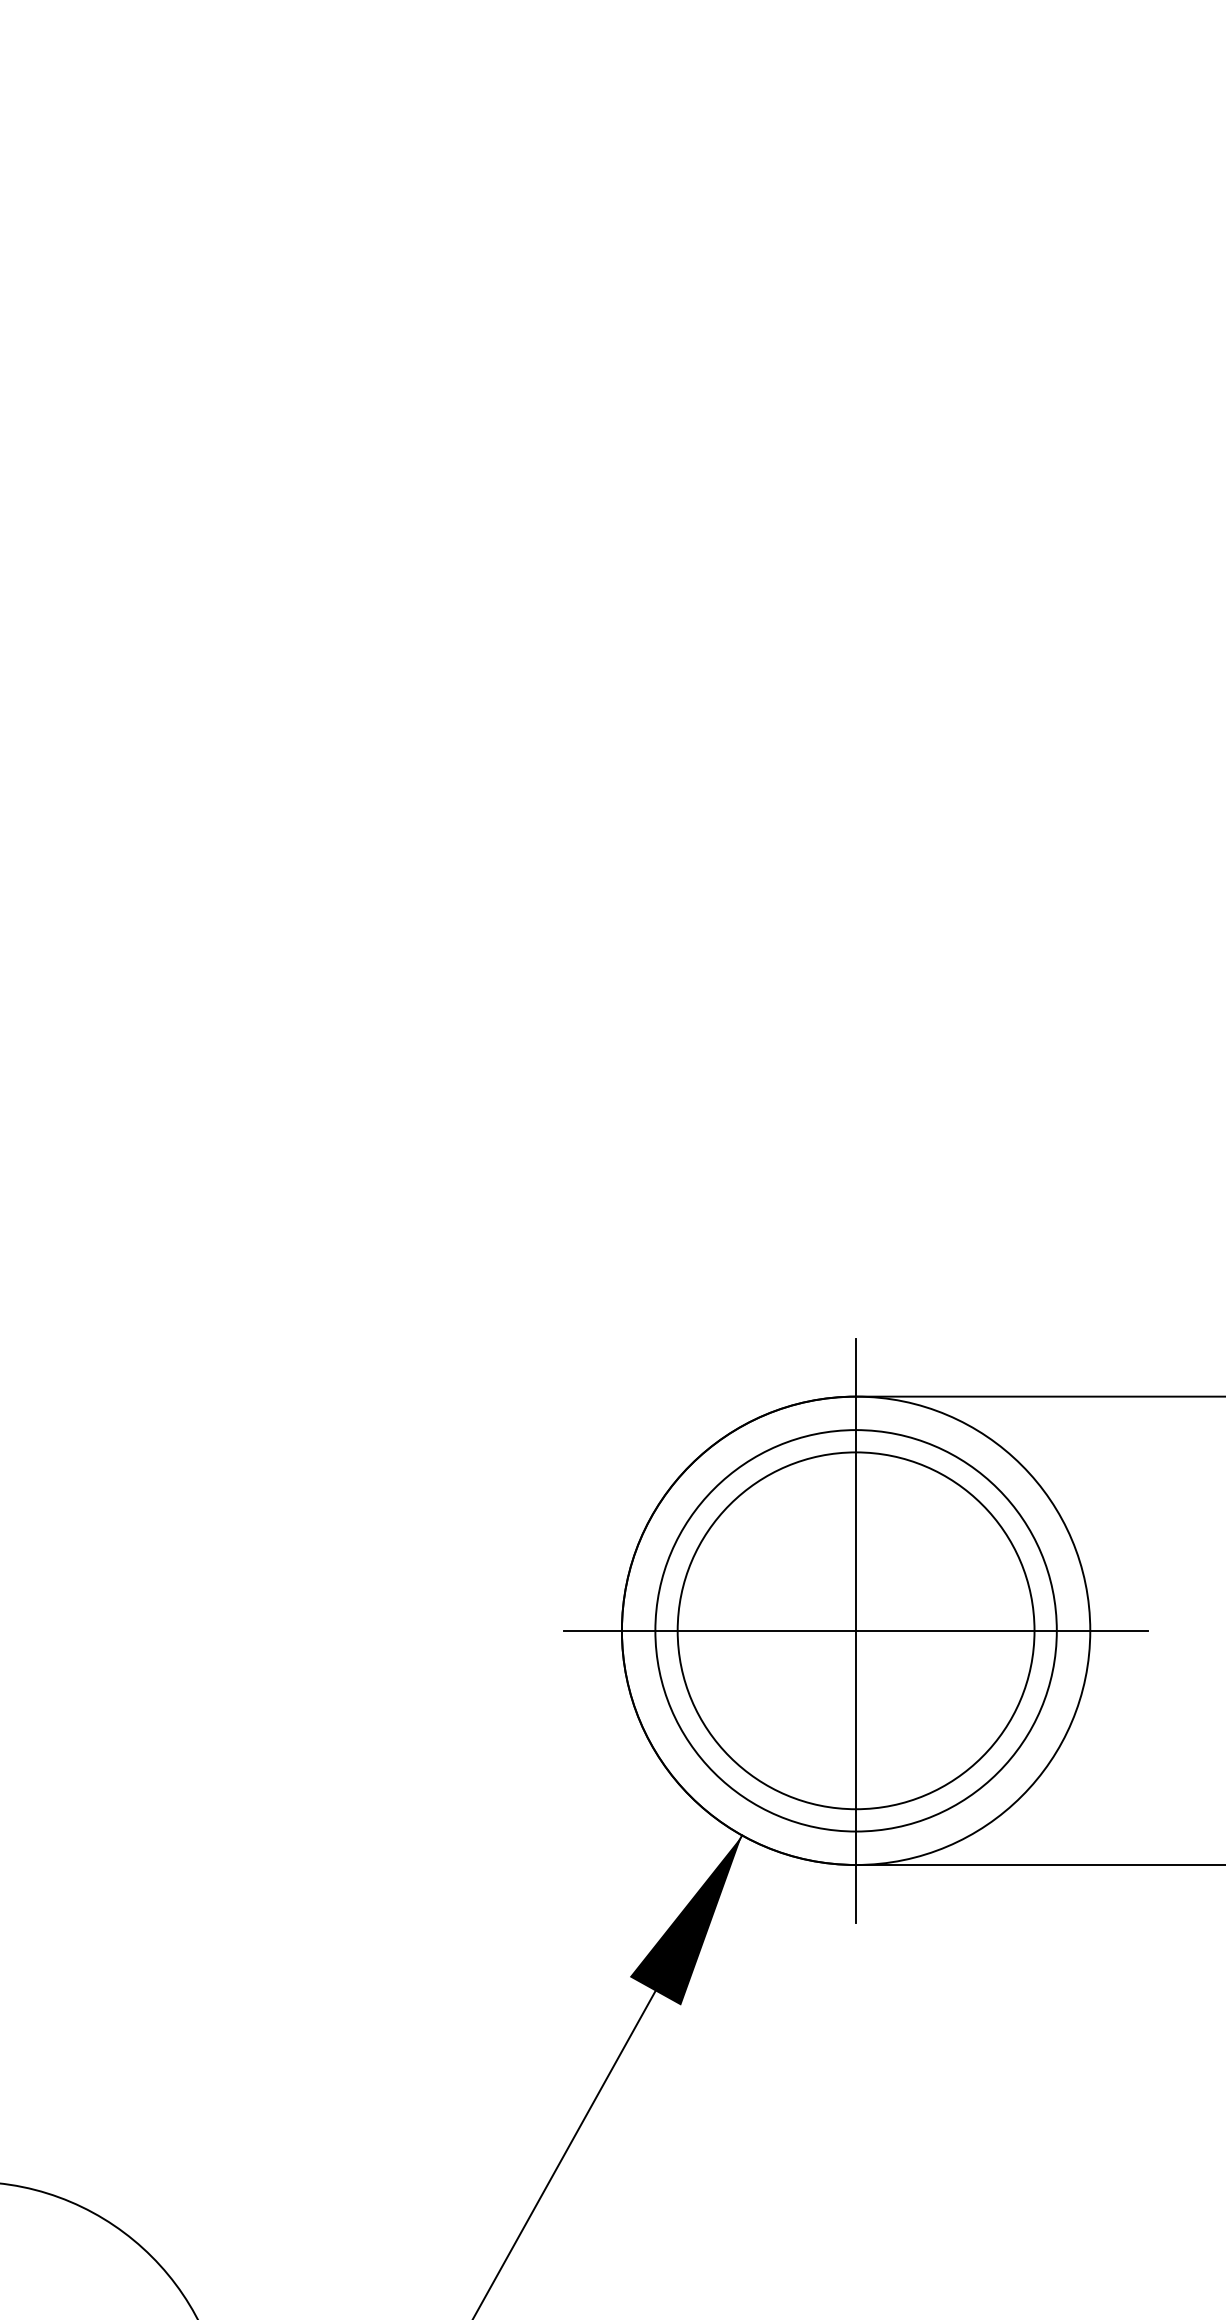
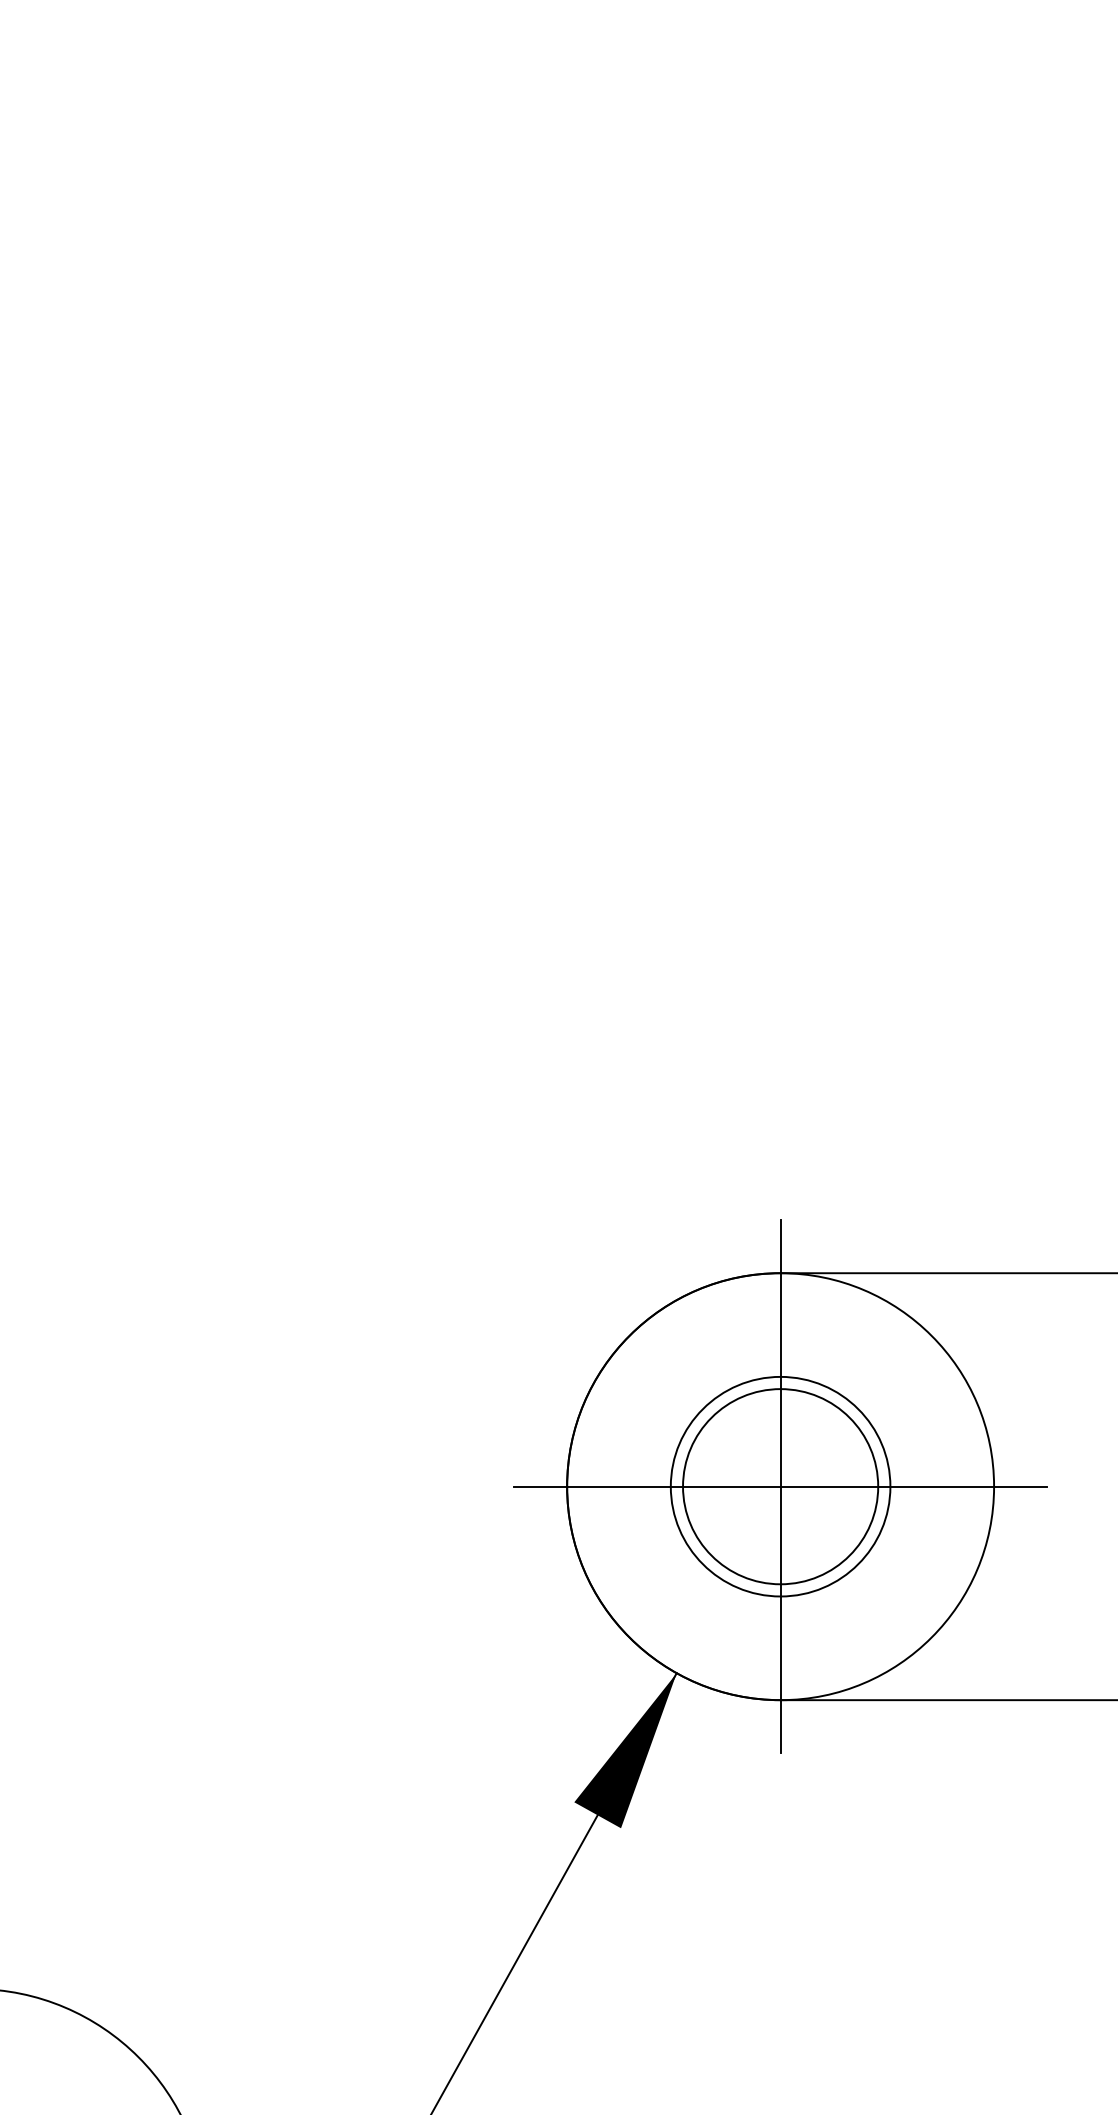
circle: (855, 1630) -> (780, 1486), size x0.6
circle: (855, 1630) -> (780, 1486), size x0.6

